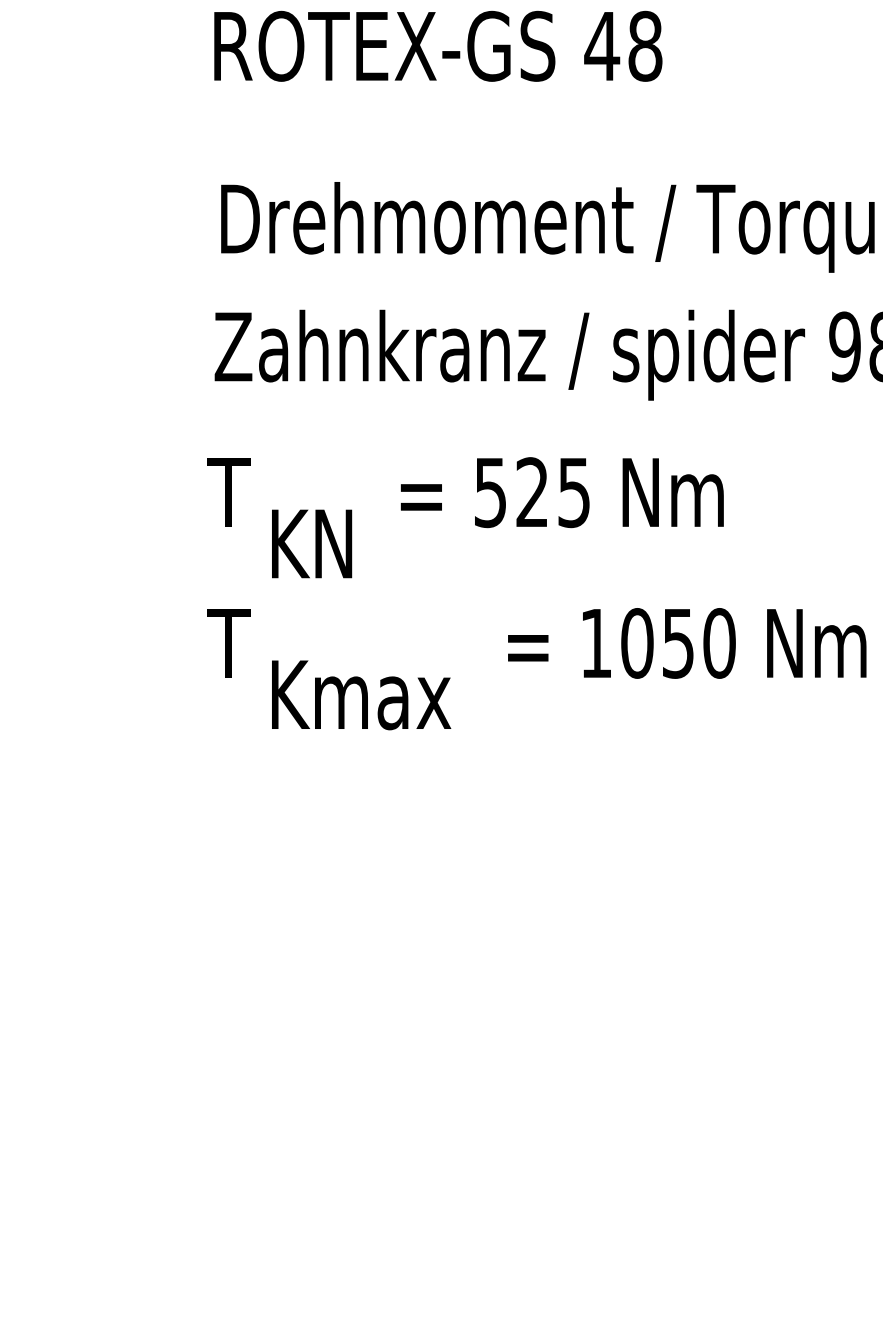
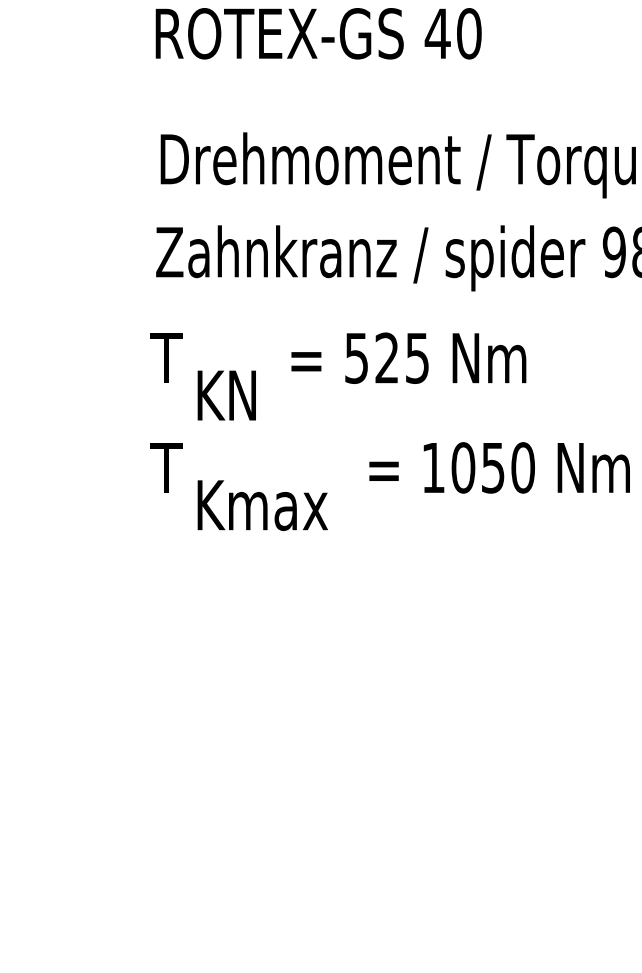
text: (645, 46) -> (469, 33), 48 -> 40

